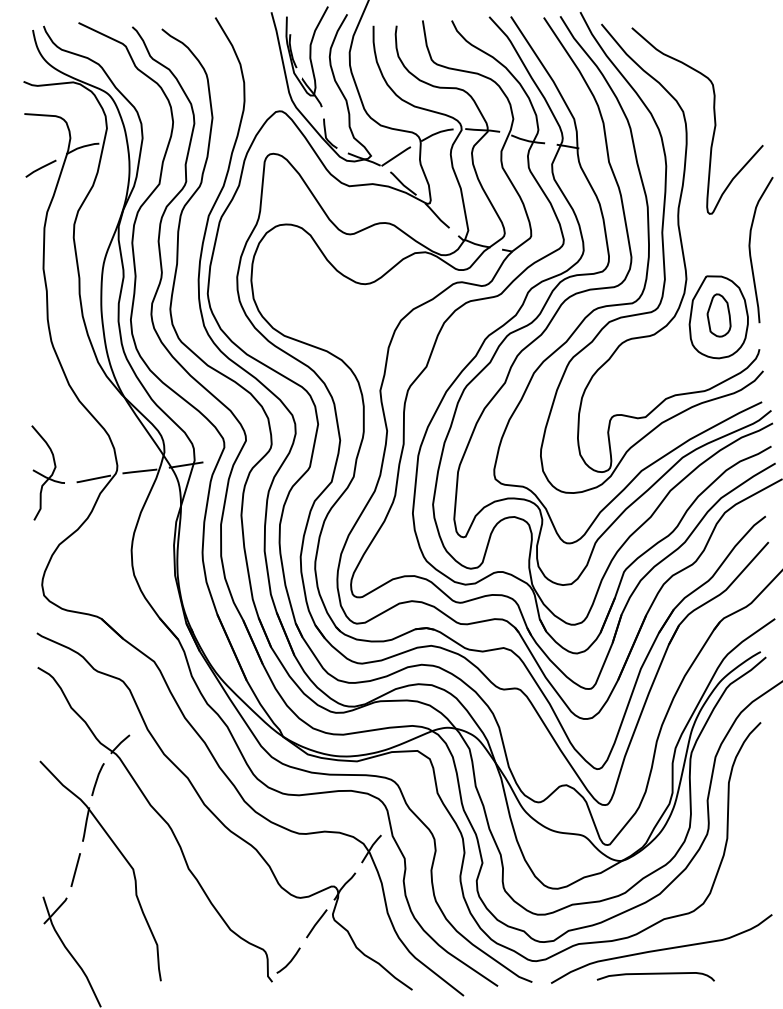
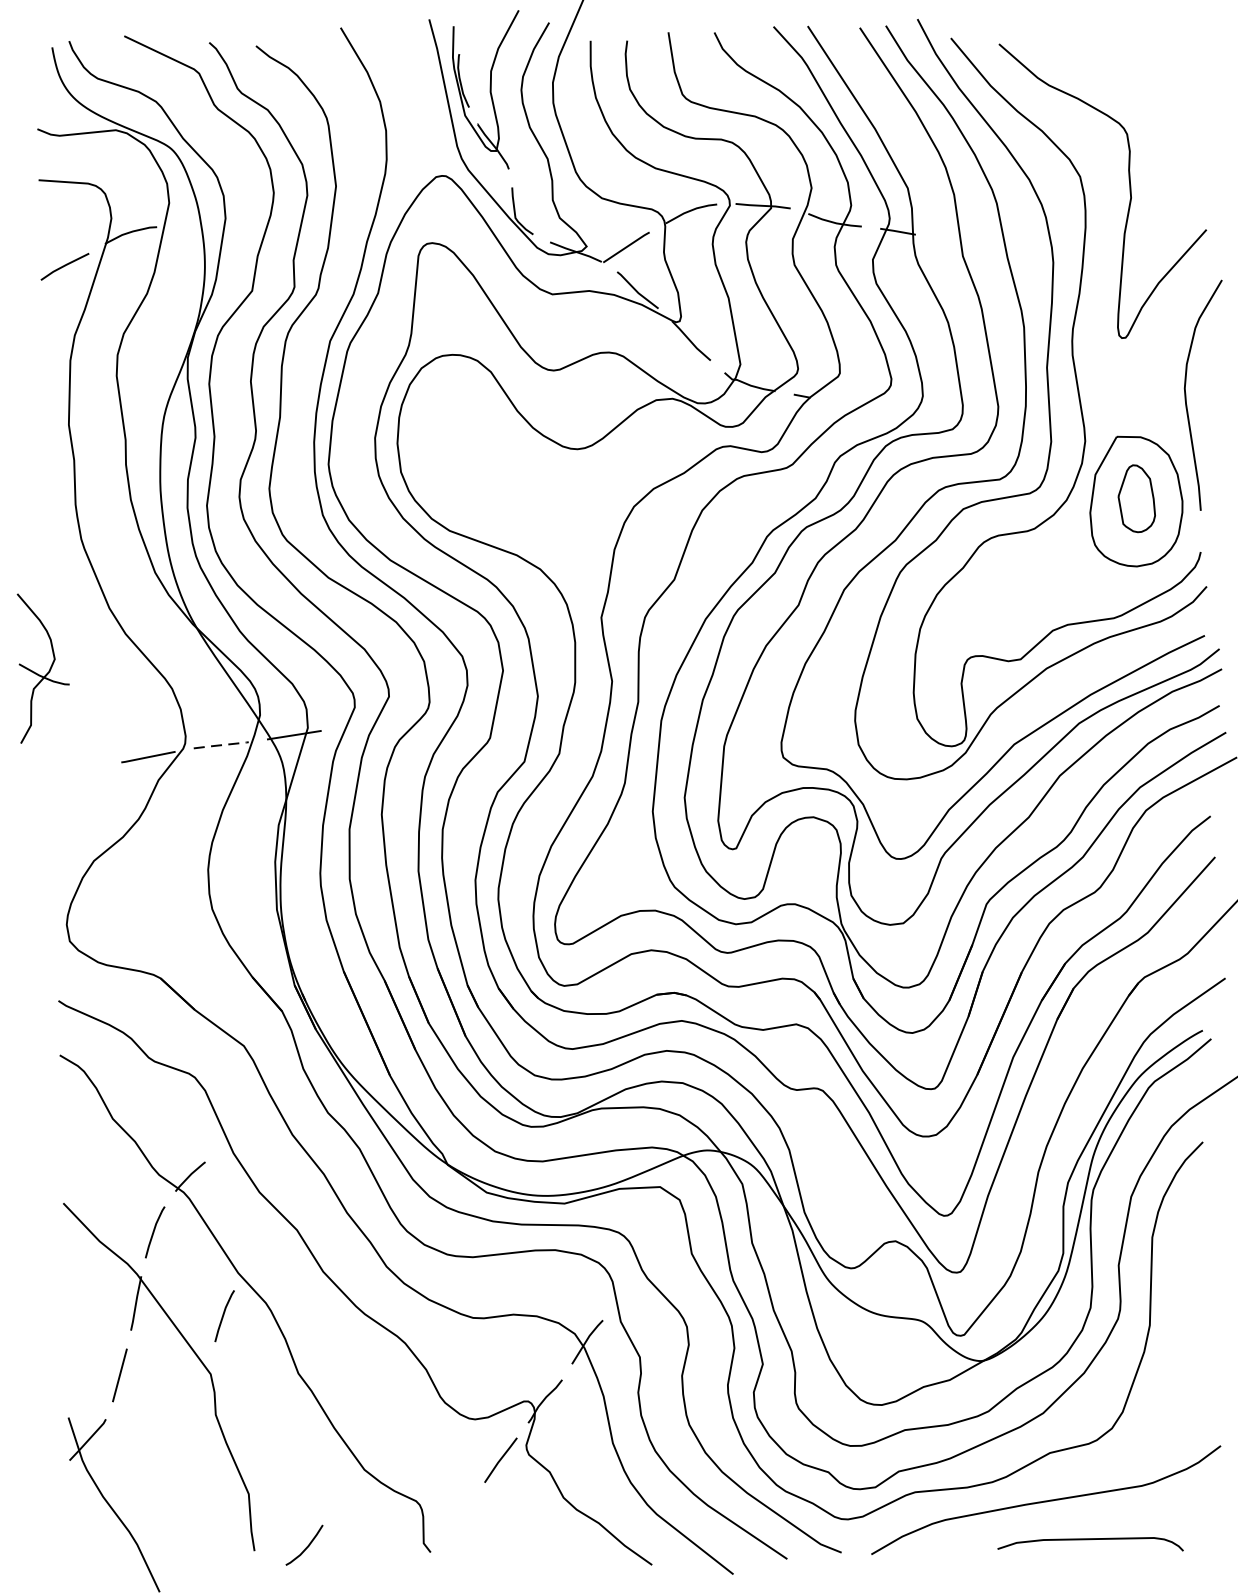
line: (140, 471) -> (222, 745), solid -> dashed
part: (47, 472) -> (42, 667), moved
line: (141, 832) -> (223, 1316), added
curve: (289, 961) -> (306, 1546), moved
curve: (655, 974) -> (1090, 1540), moved

